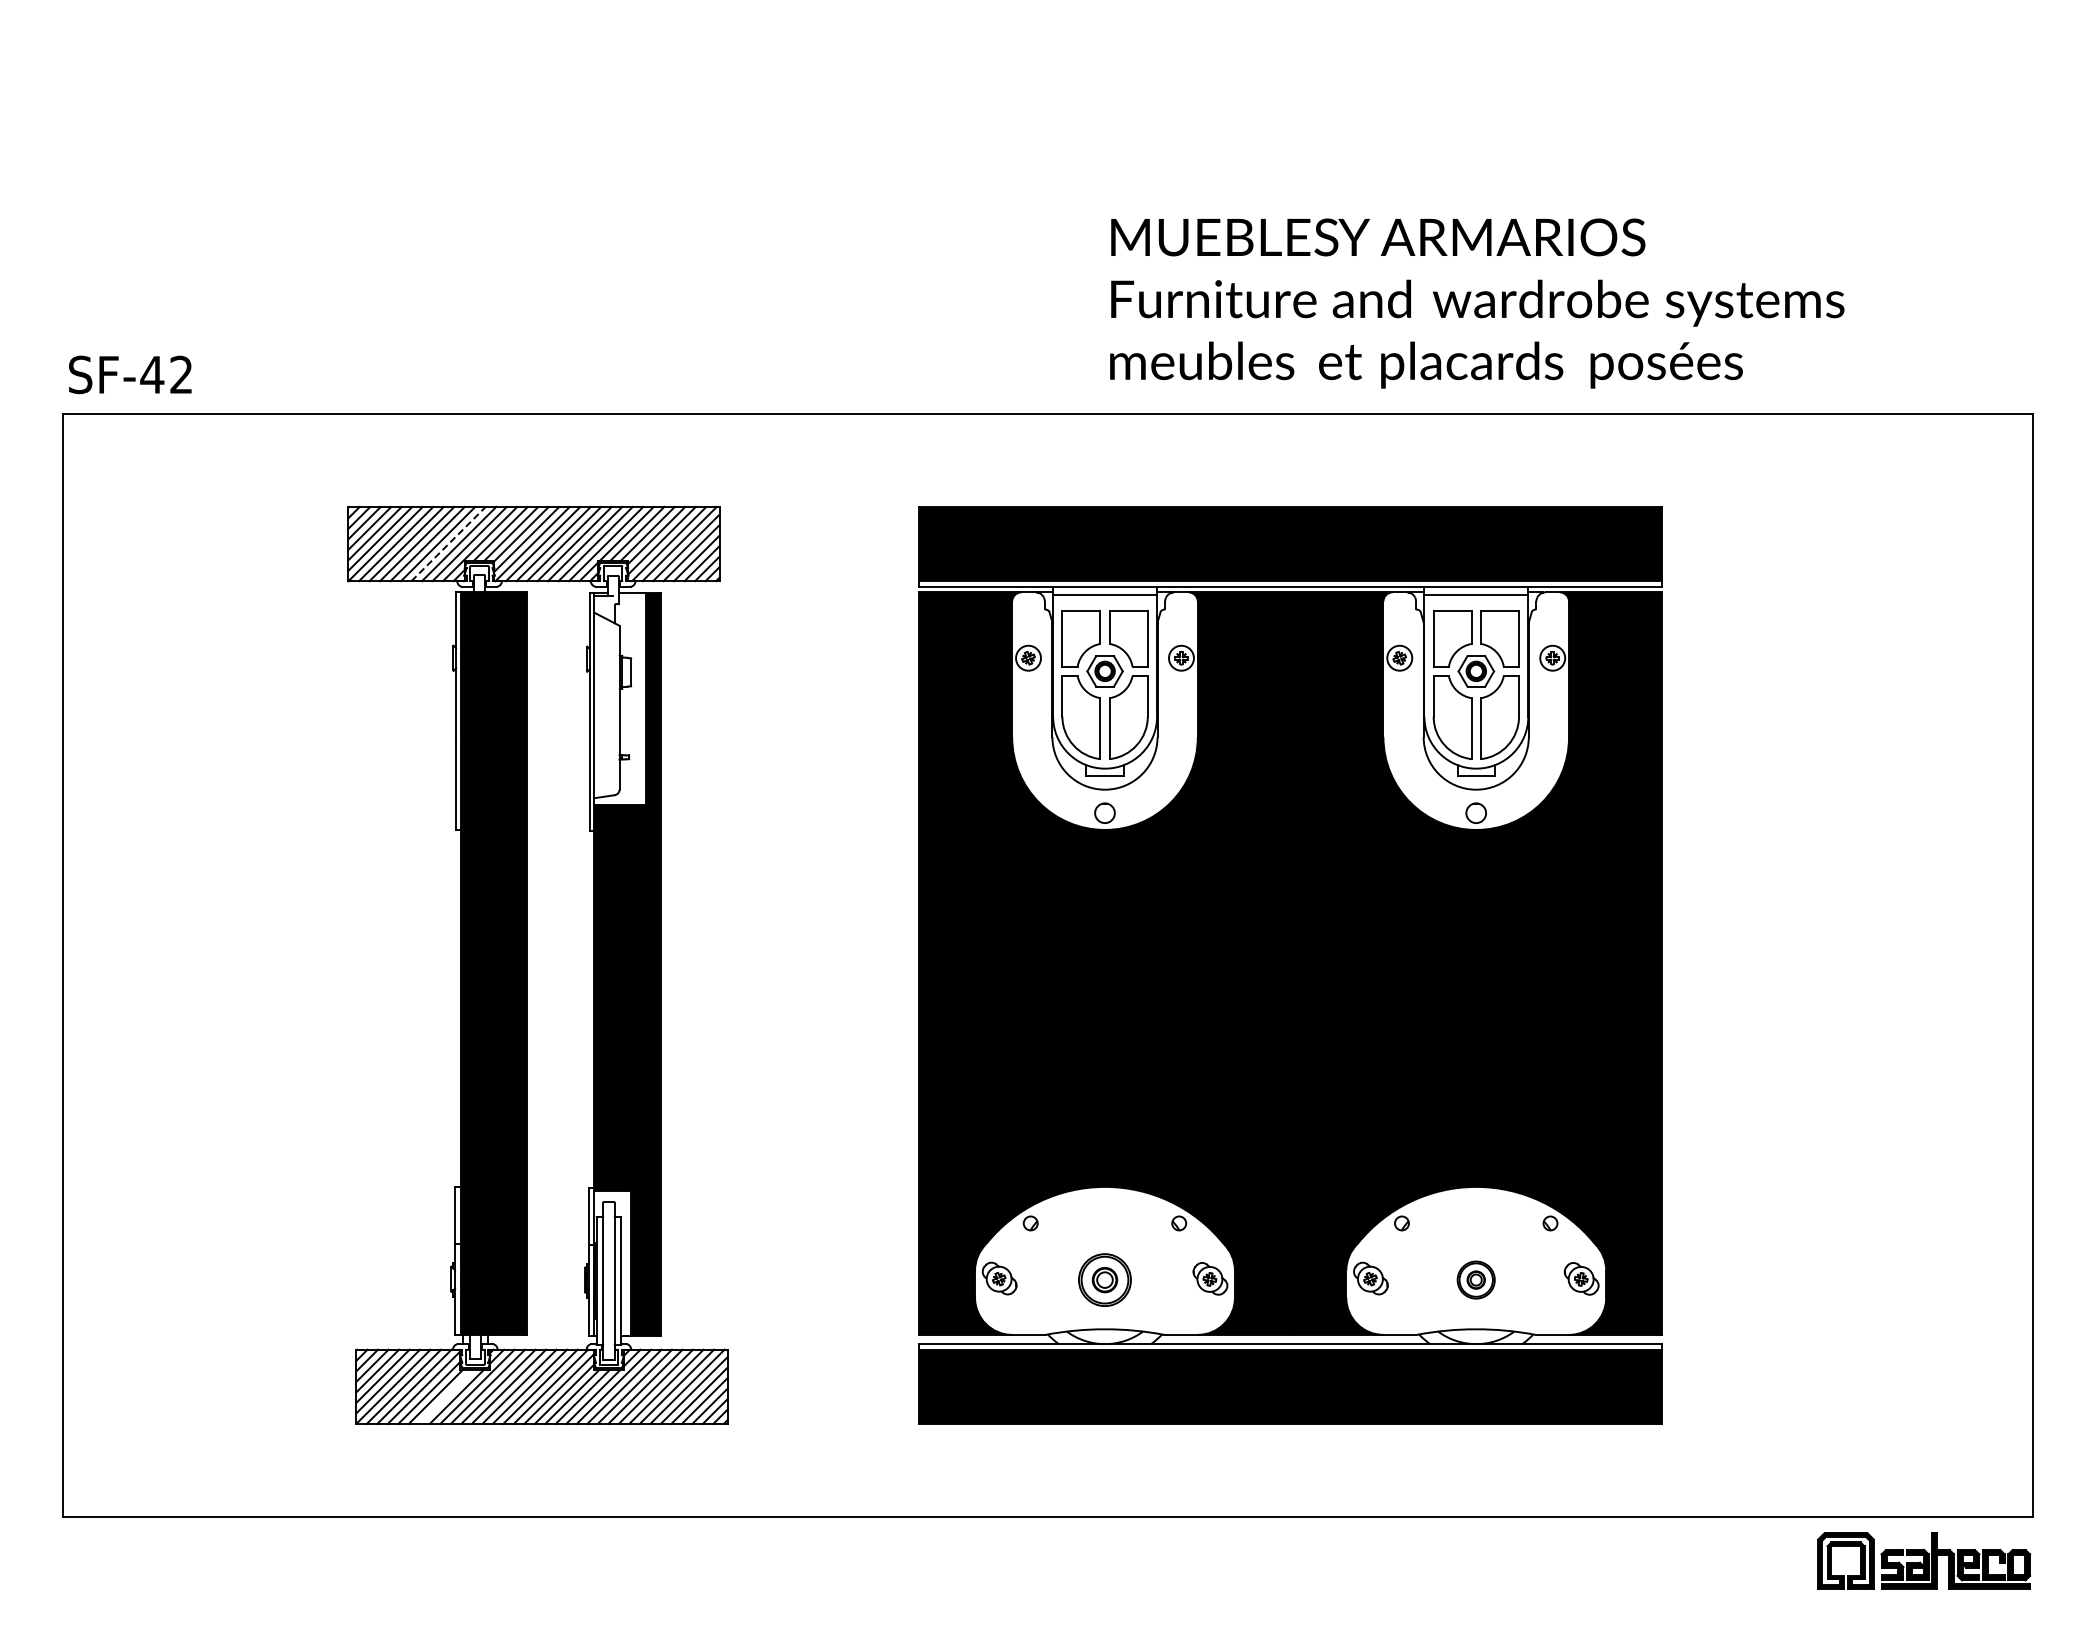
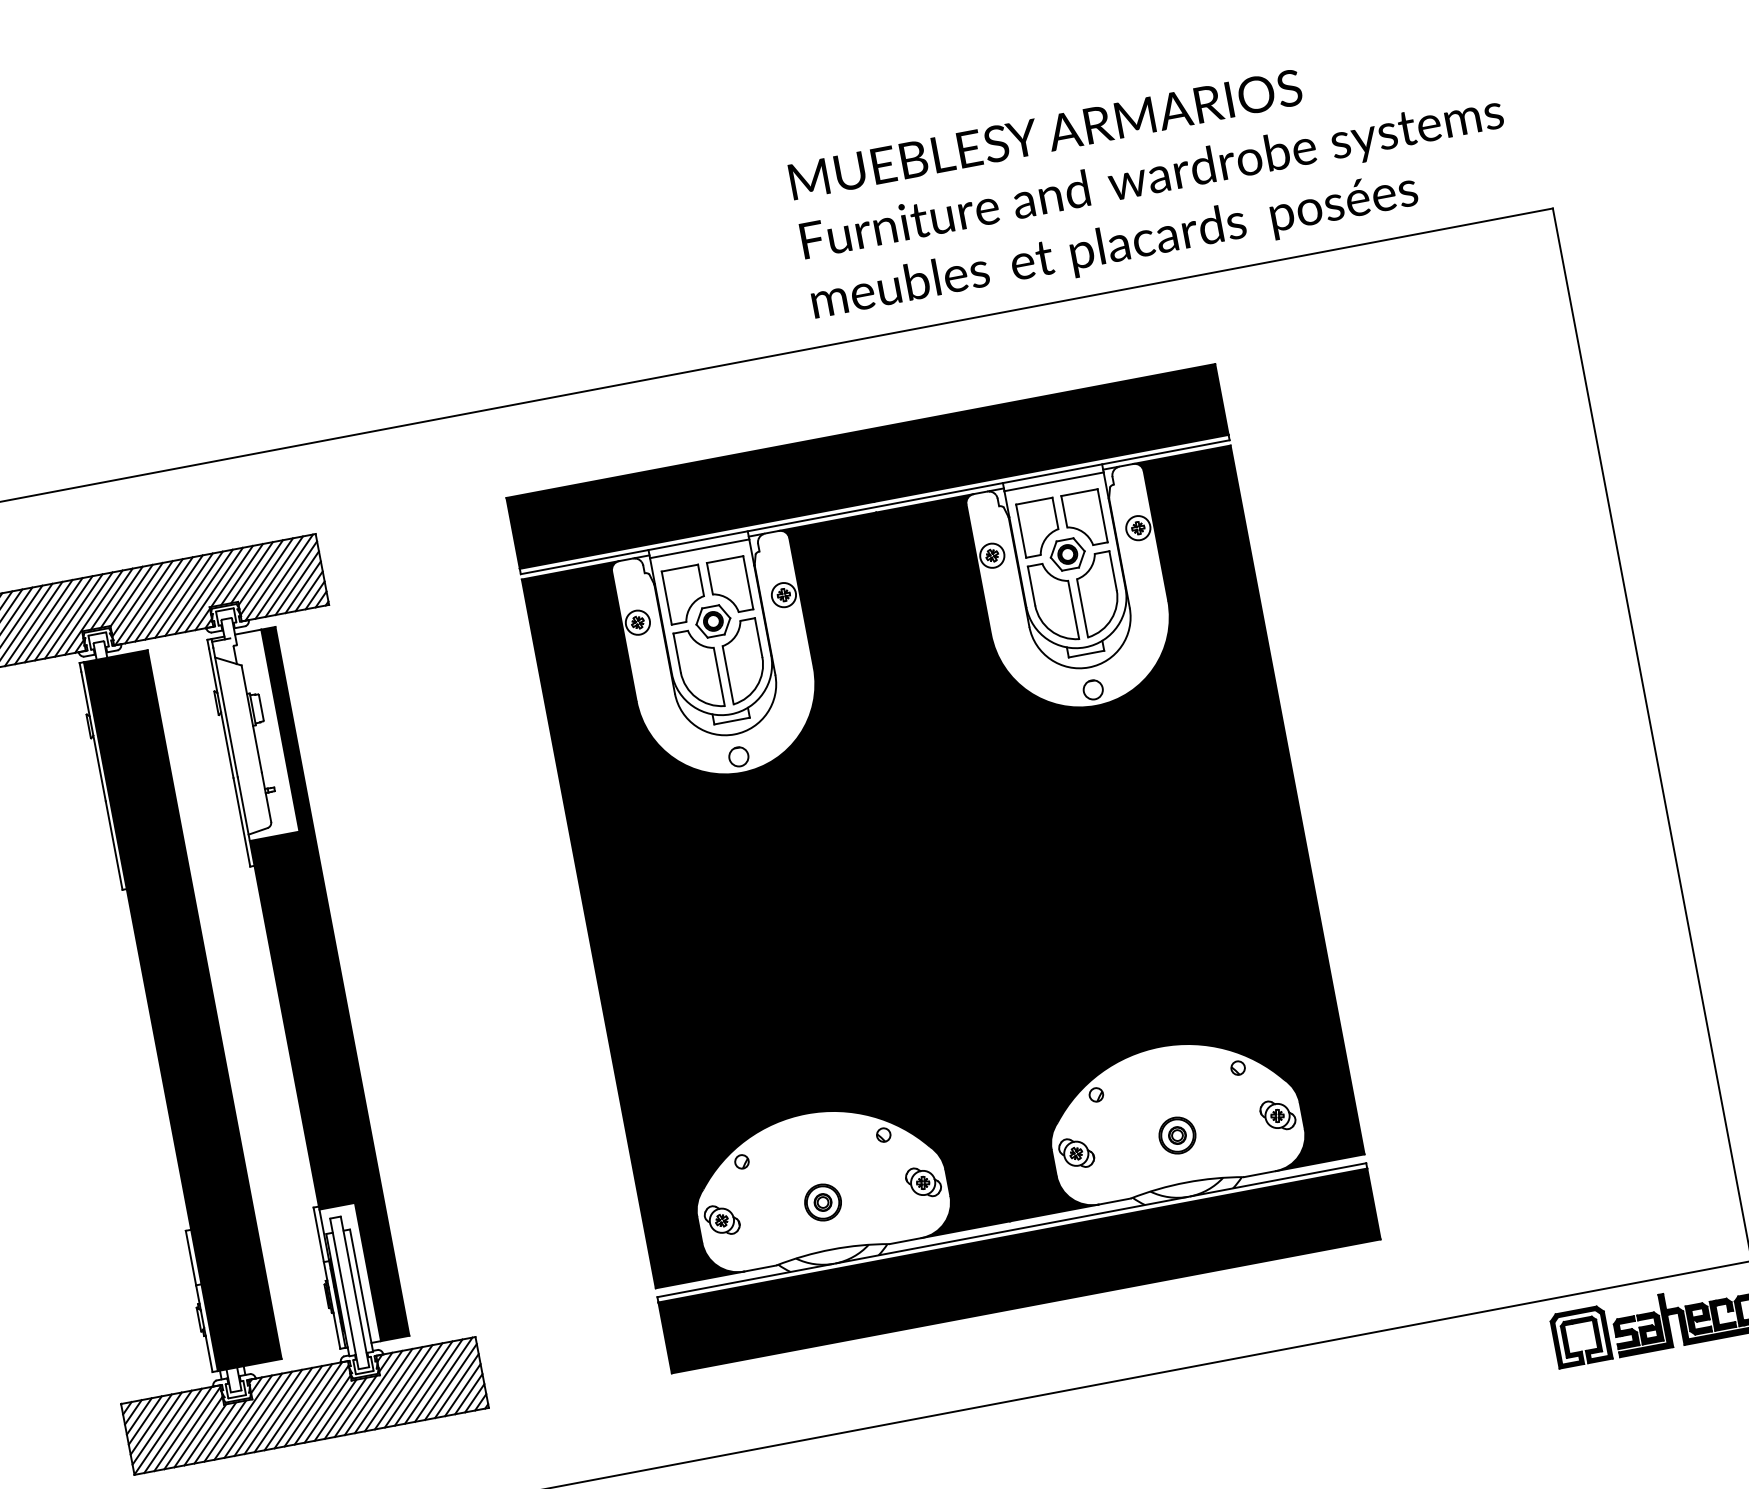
text: (1477, 303) -> (1152, 179), moved
line: (448, 544) -> (63, 618), dashed -> solid
part: (1104, 1279) -> (822, 1202), size x0.71
line: (446, 1396) -> (215, 1432), added

